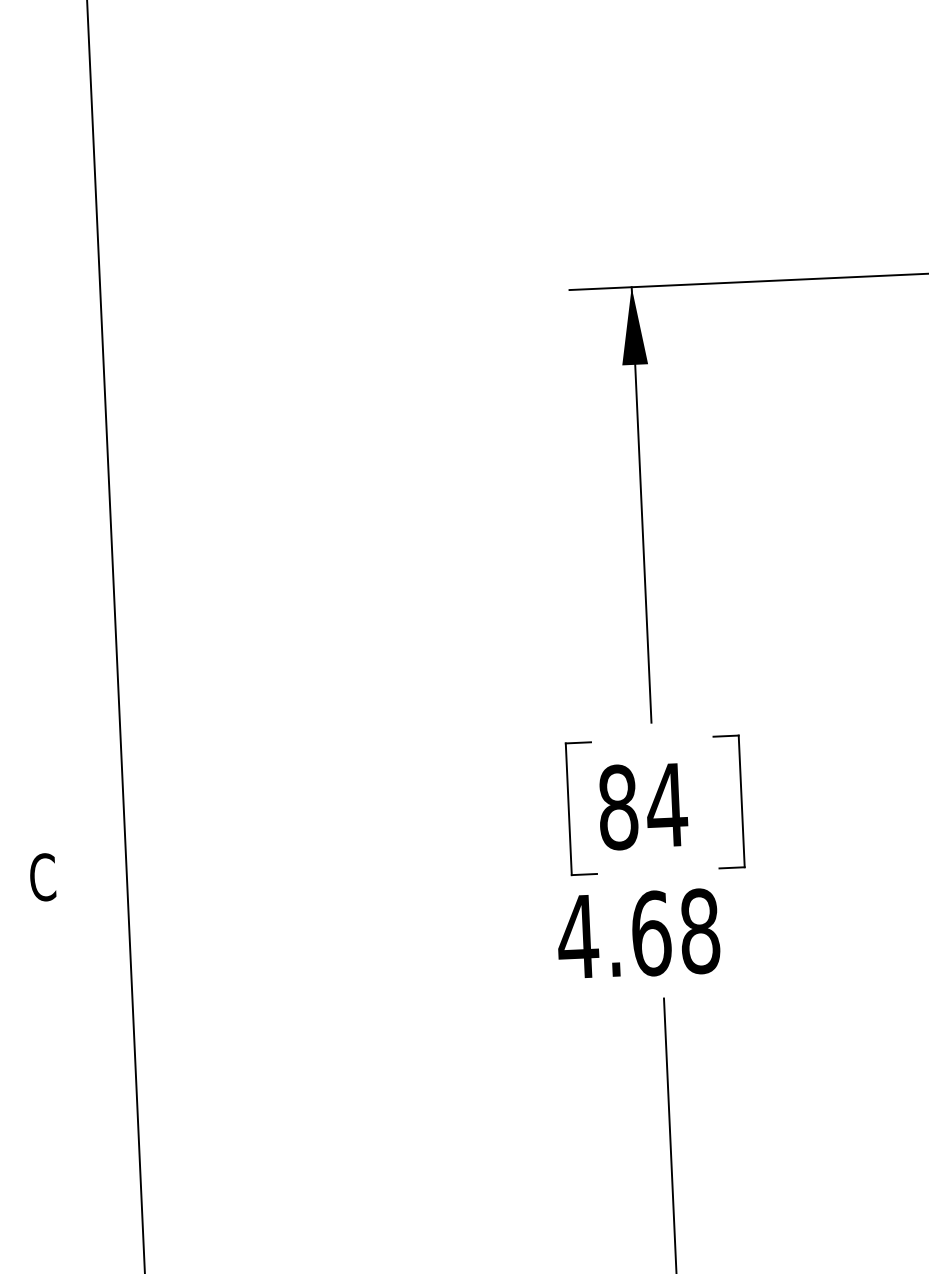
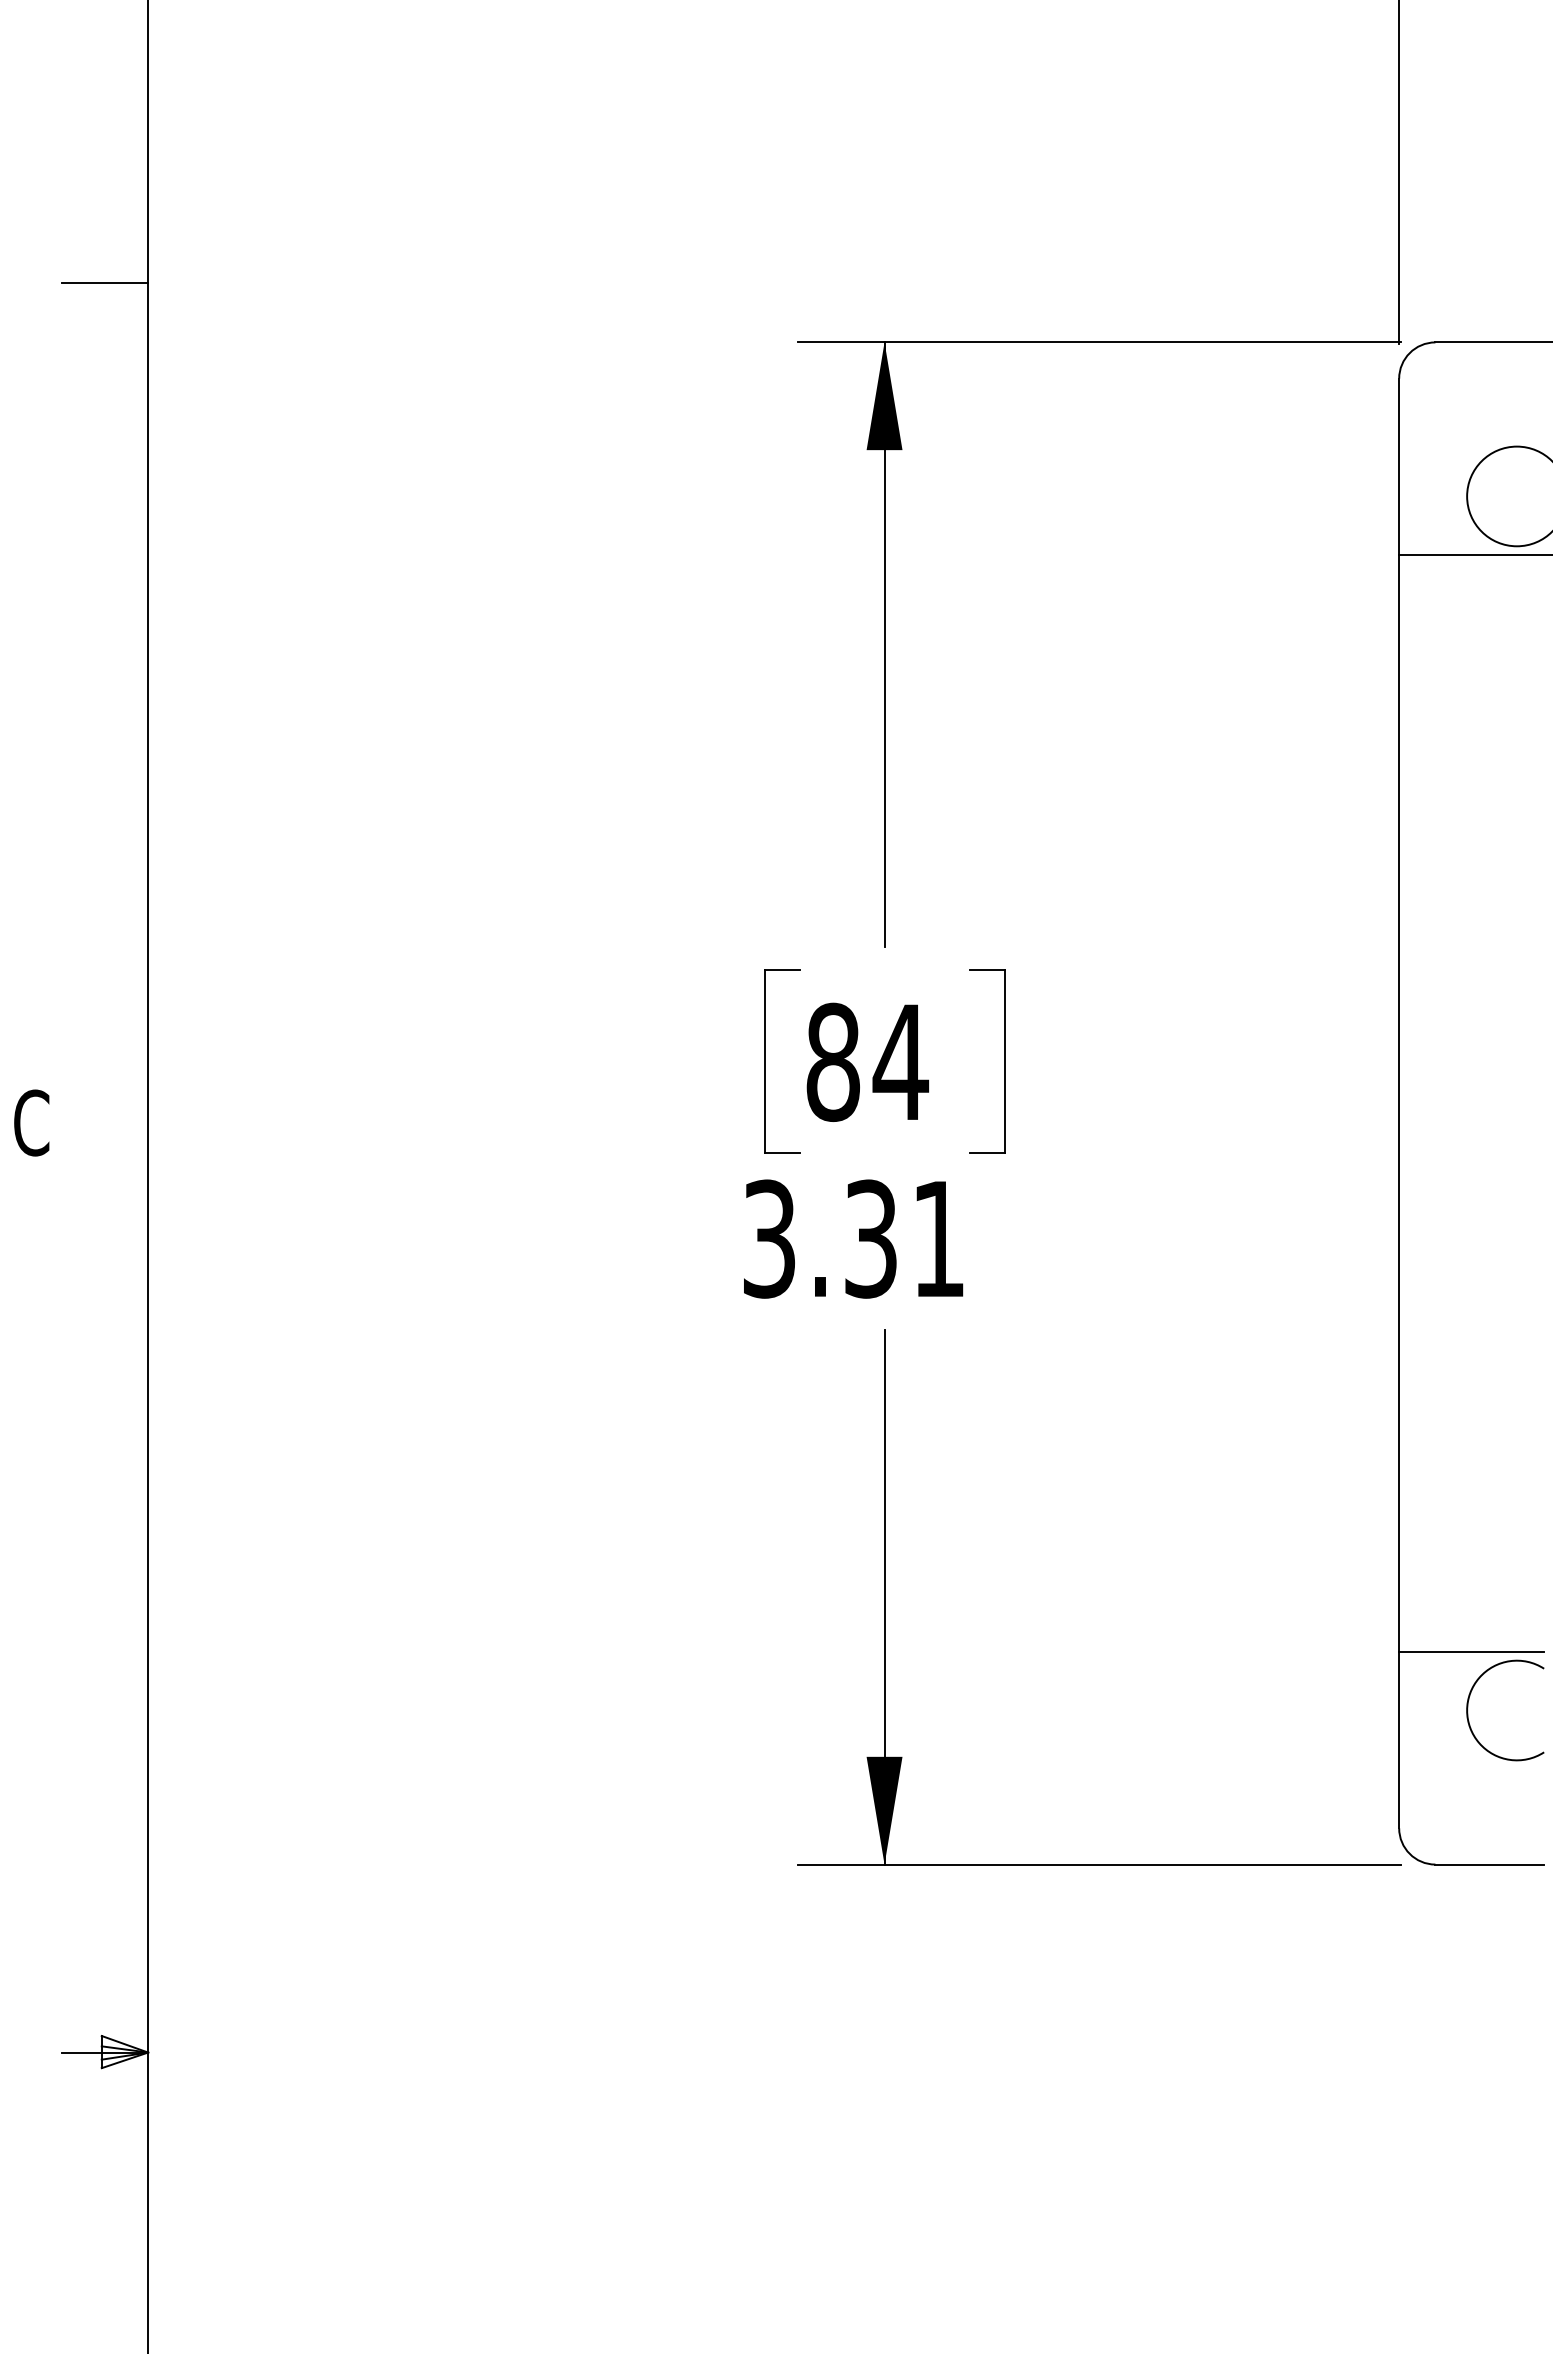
line: (67, 270) -> (104, 283), added
text: (638, 933) -> (853, 1238), 4.68 -> 3.31

